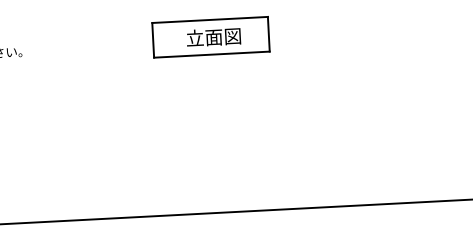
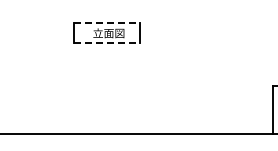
line: (210, 20) -> (107, 23), solid -> dashed
line: (212, 55) -> (107, 43), solid -> dashed

